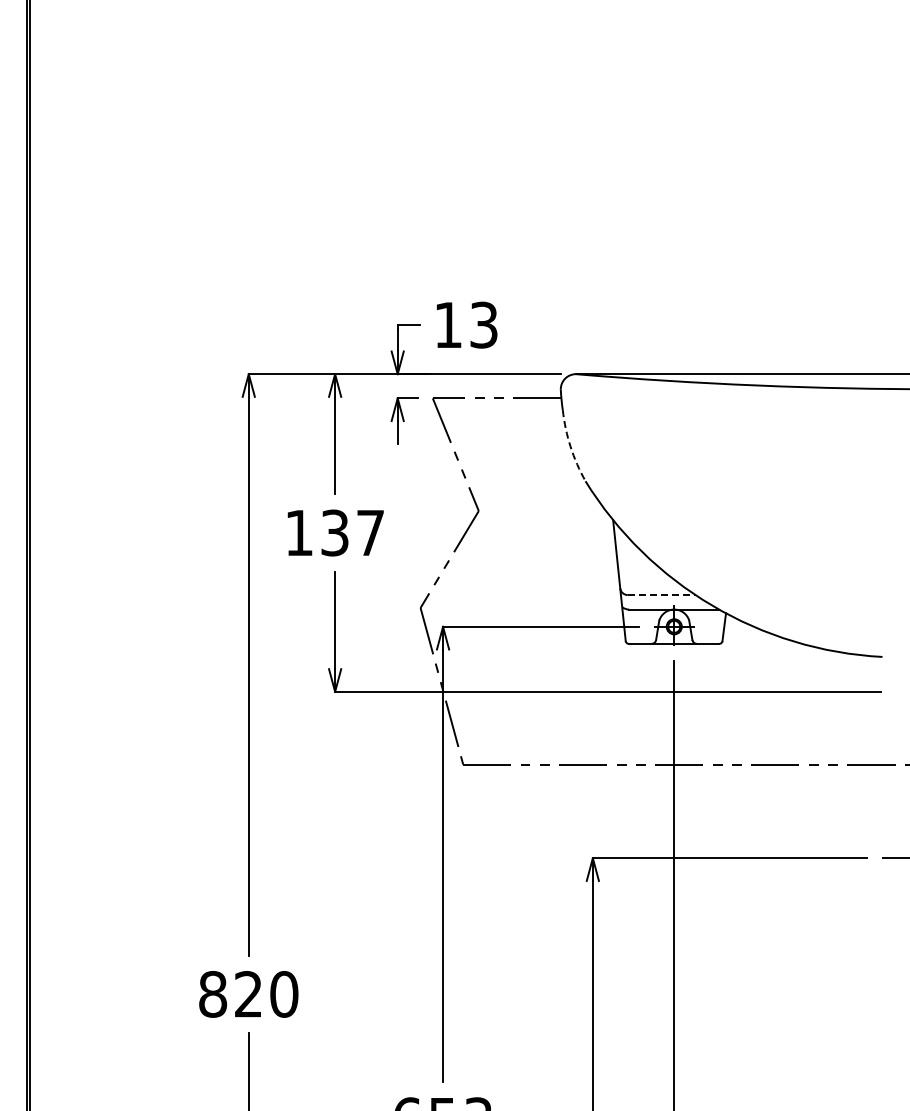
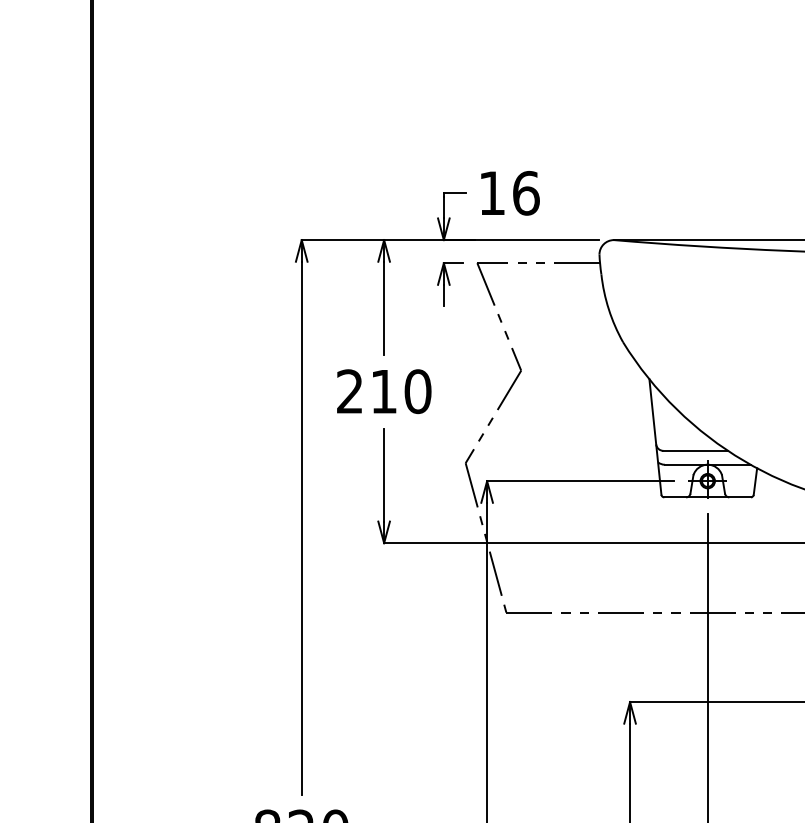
text: (484, 324) -> (526, 192), 13 -> 16
arc: (570, 446) -> (608, 309), dashed -> solid
text: (334, 532) -> (383, 391), 137 -> 210
line: (661, 595) -> (695, 451), dashed -> solid

